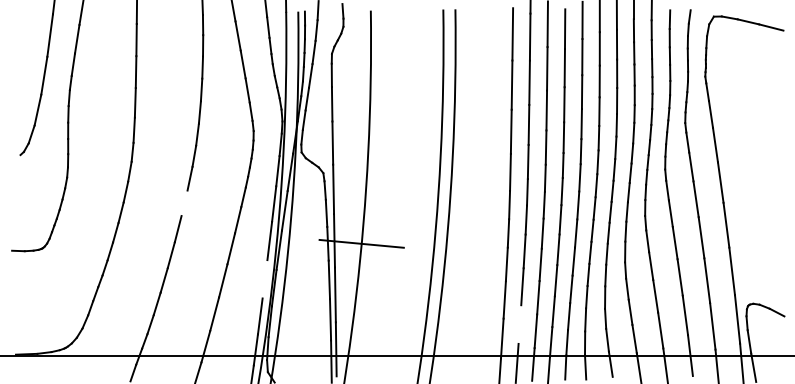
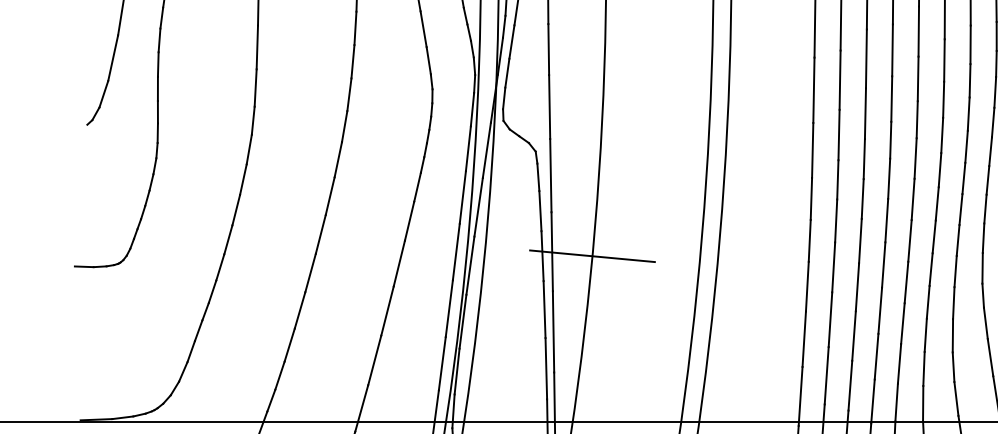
line: (184, 203) -> (330, 196), added
line: (264, 279) -> (448, 309), added
line: (519, 324) -> (826, 375), added

